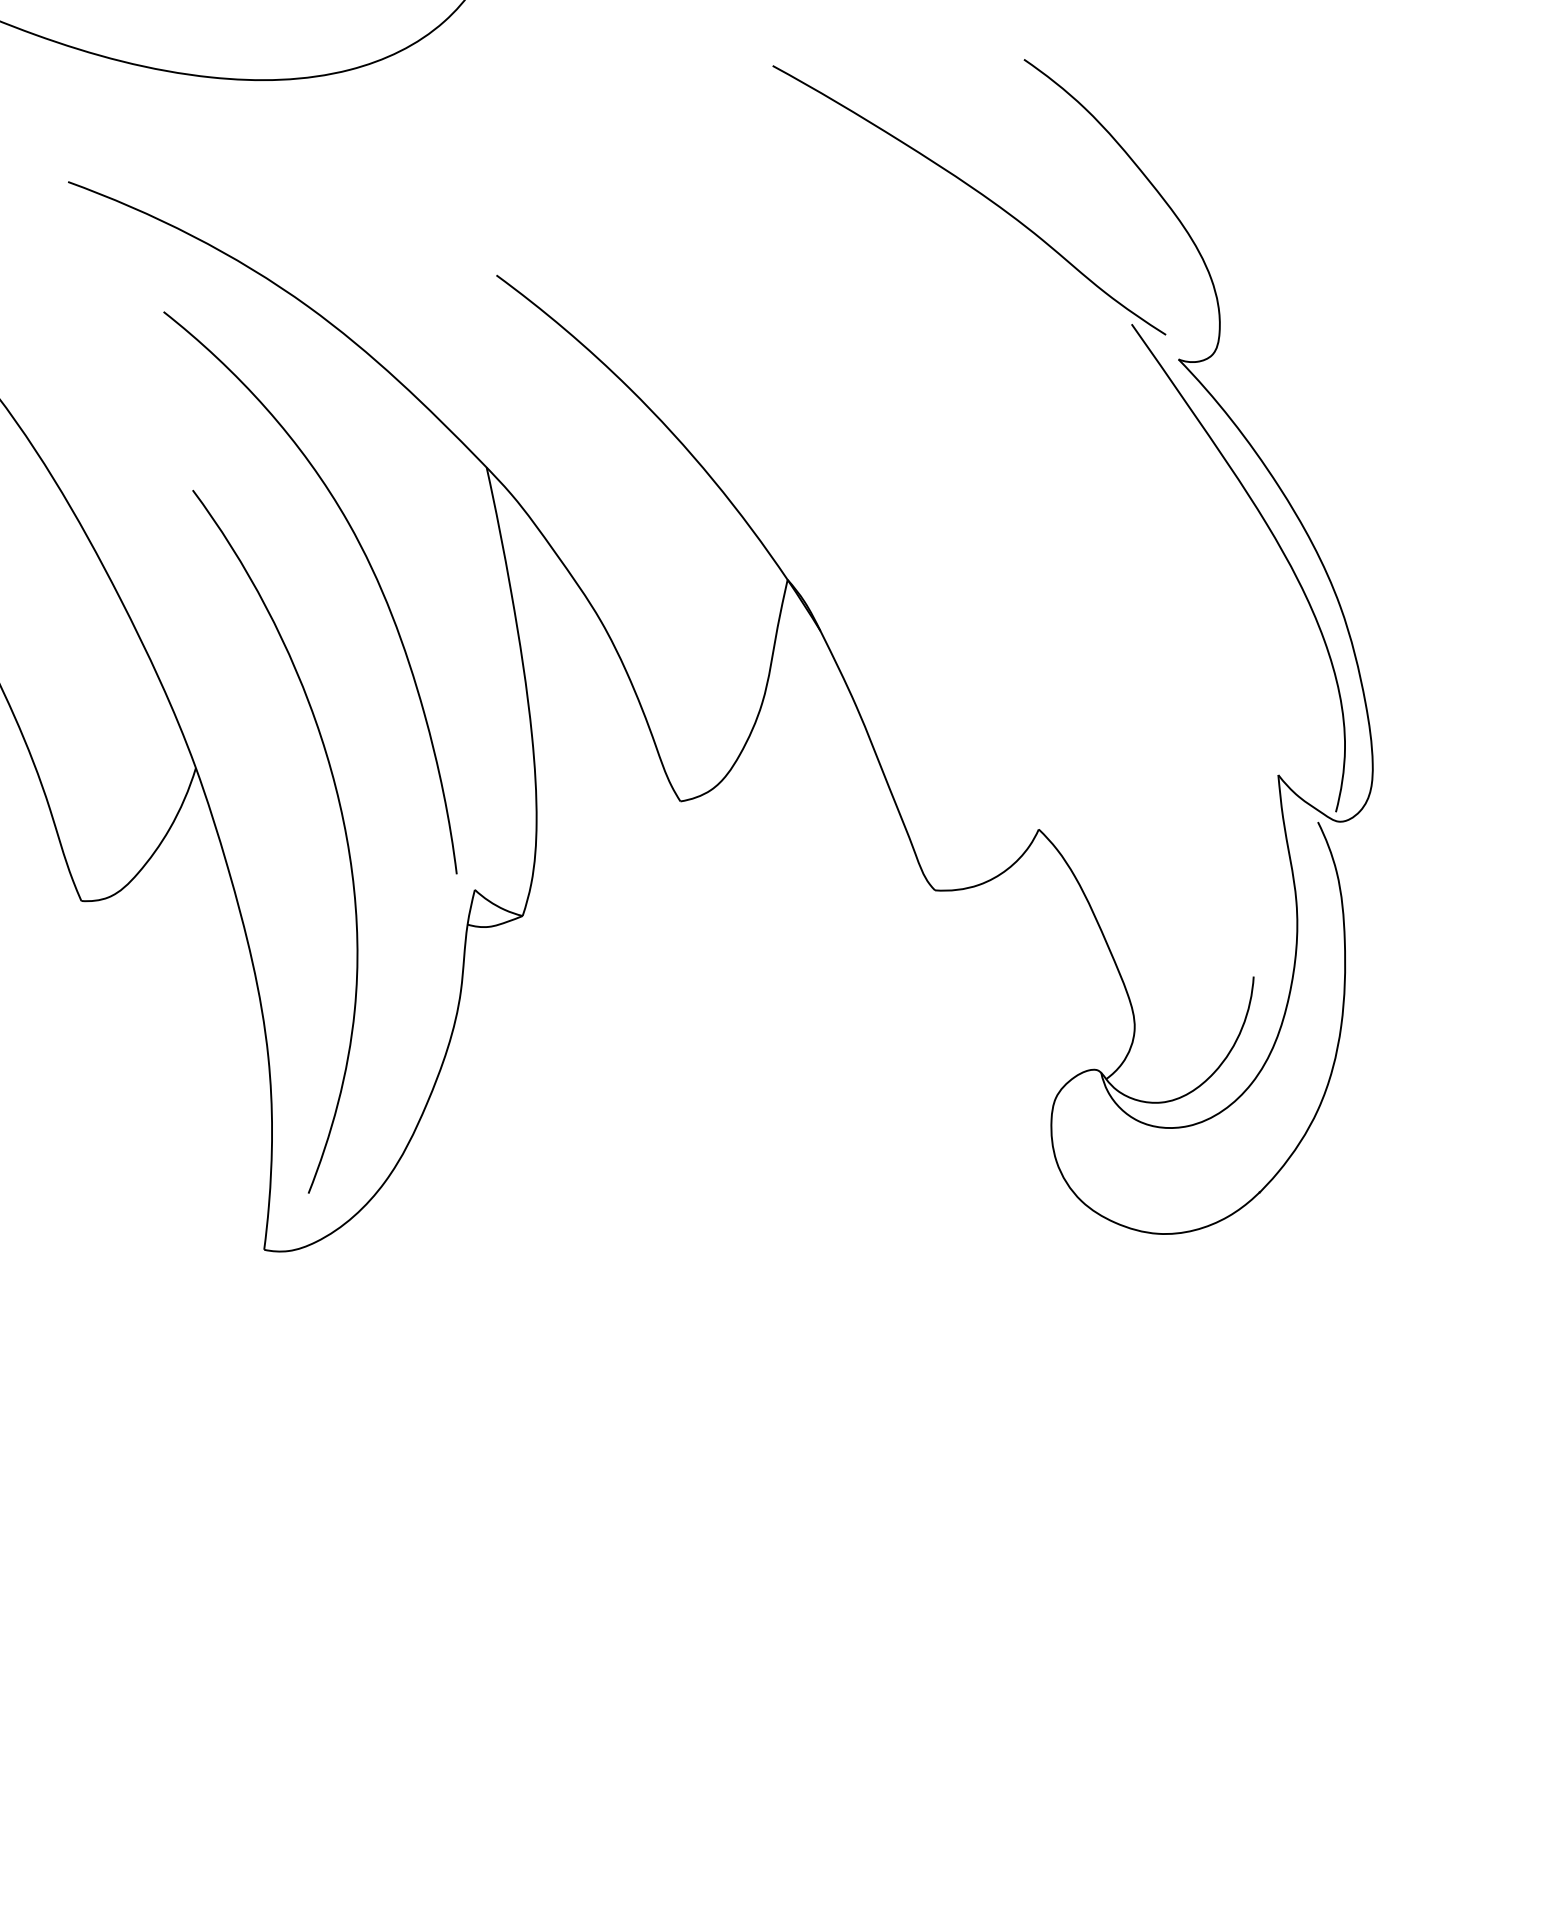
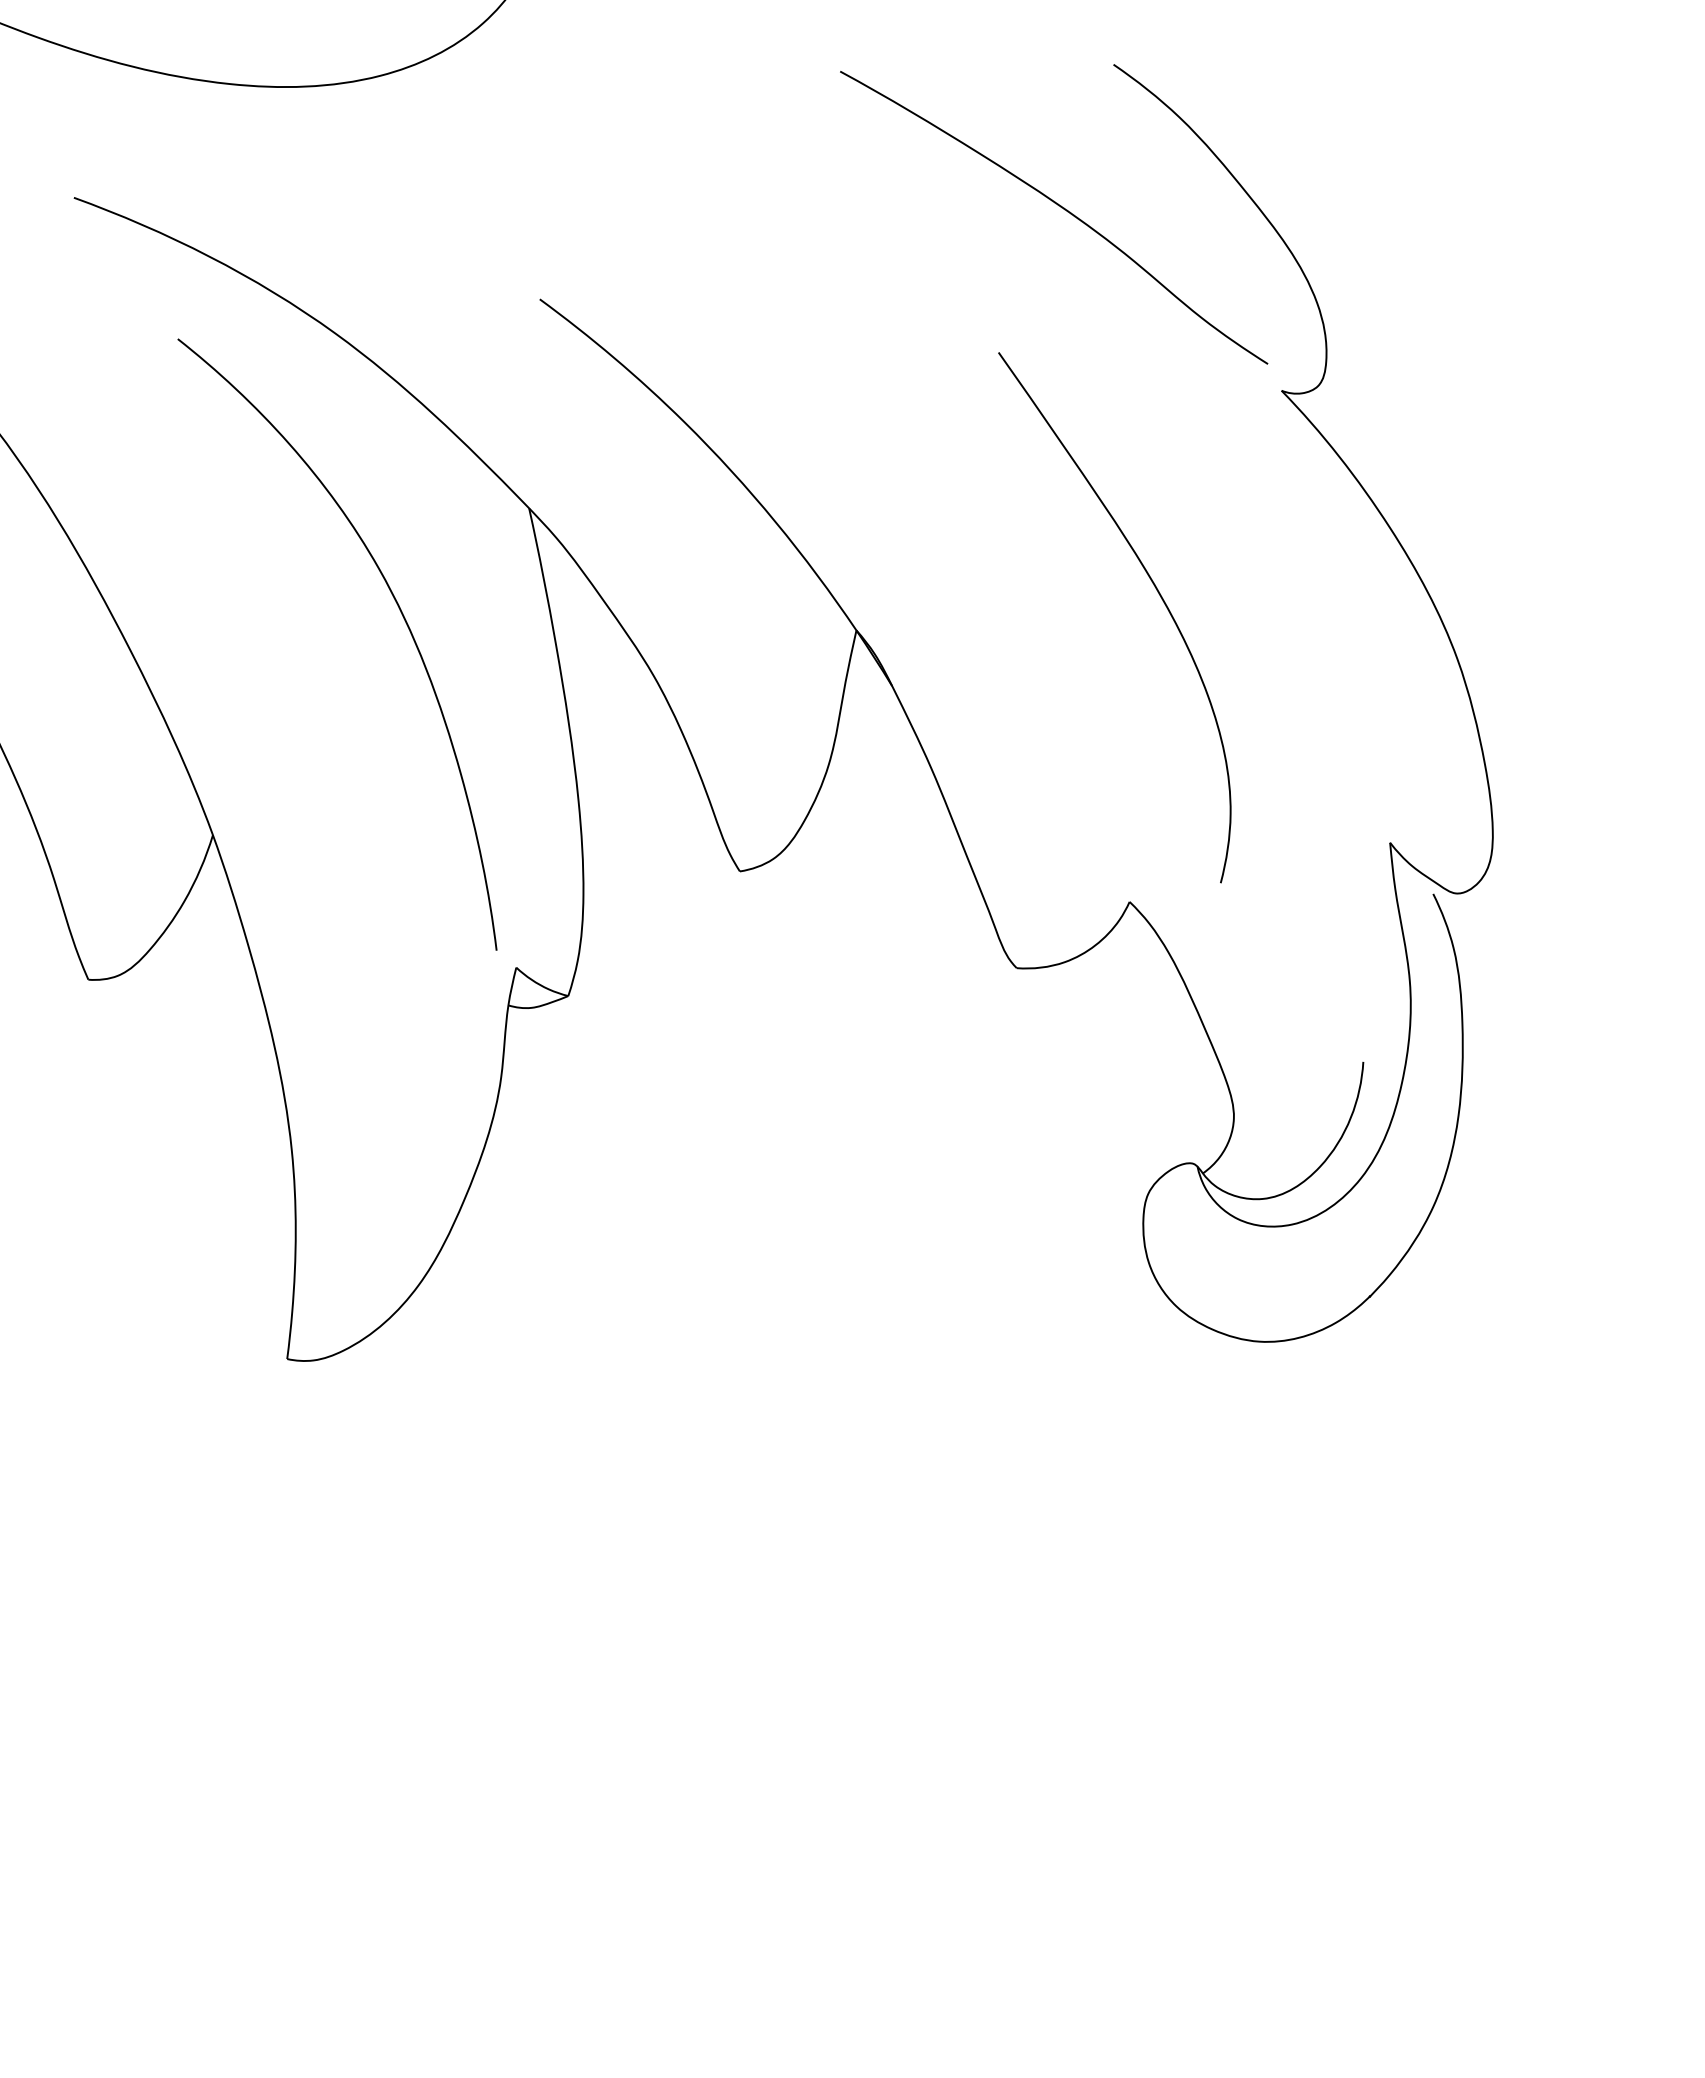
curve: (1278, 546) -> (1158, 594), moved
curve: (343, 827) -> (373, 899), removed

